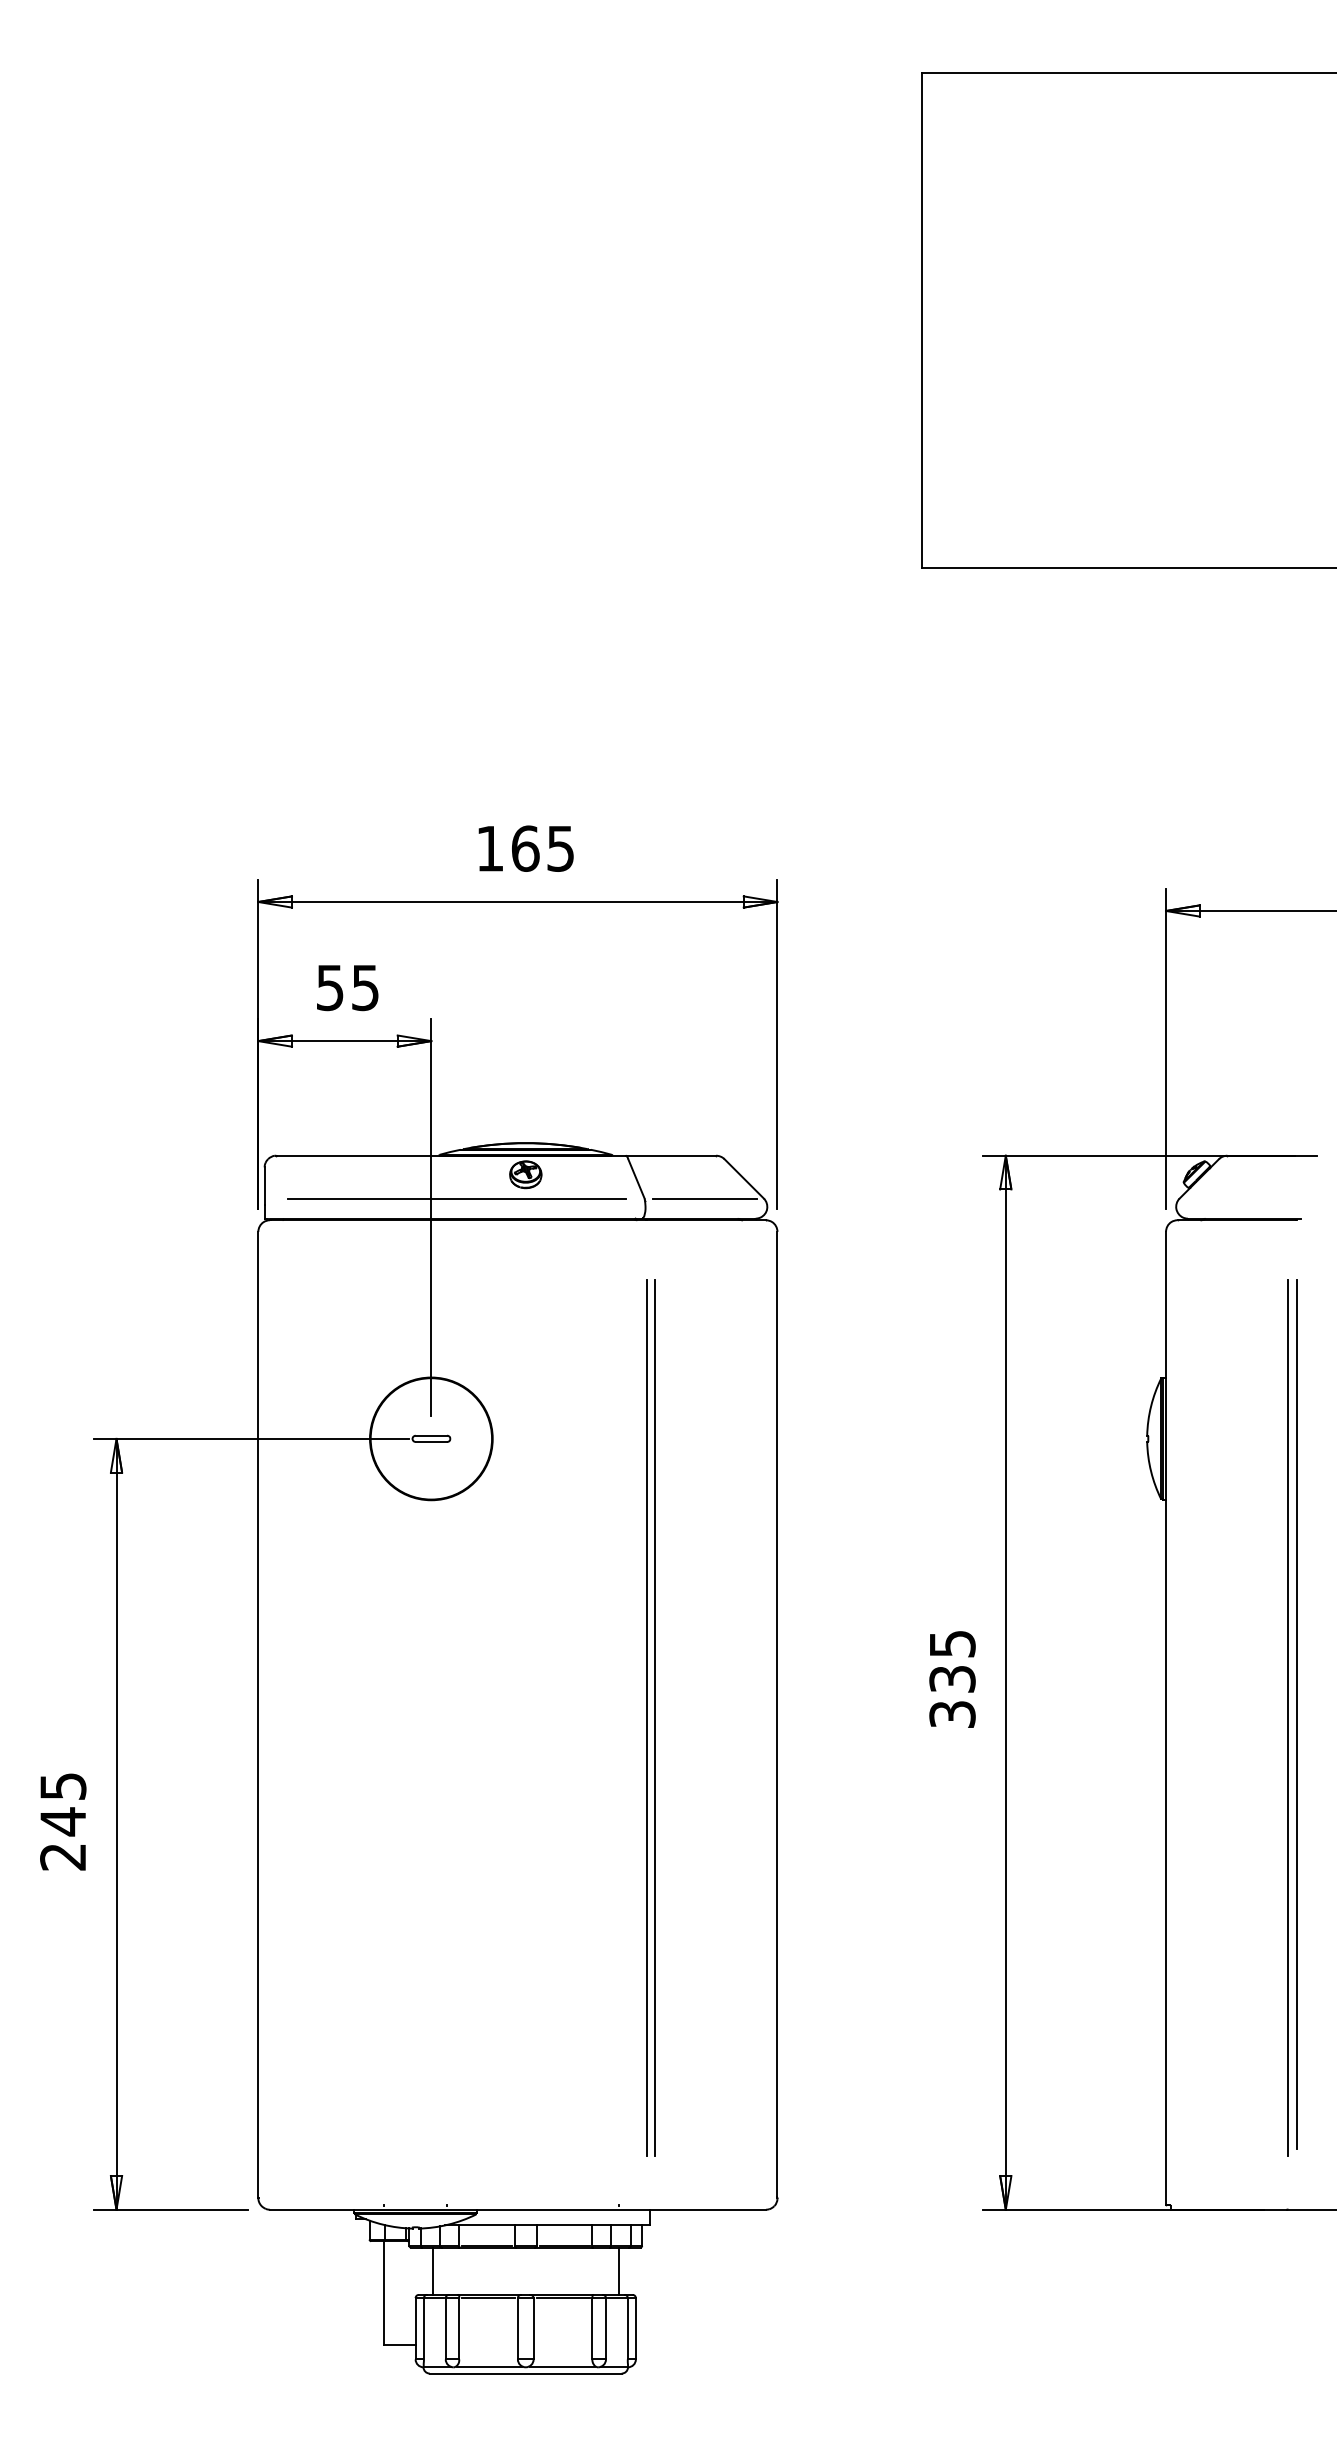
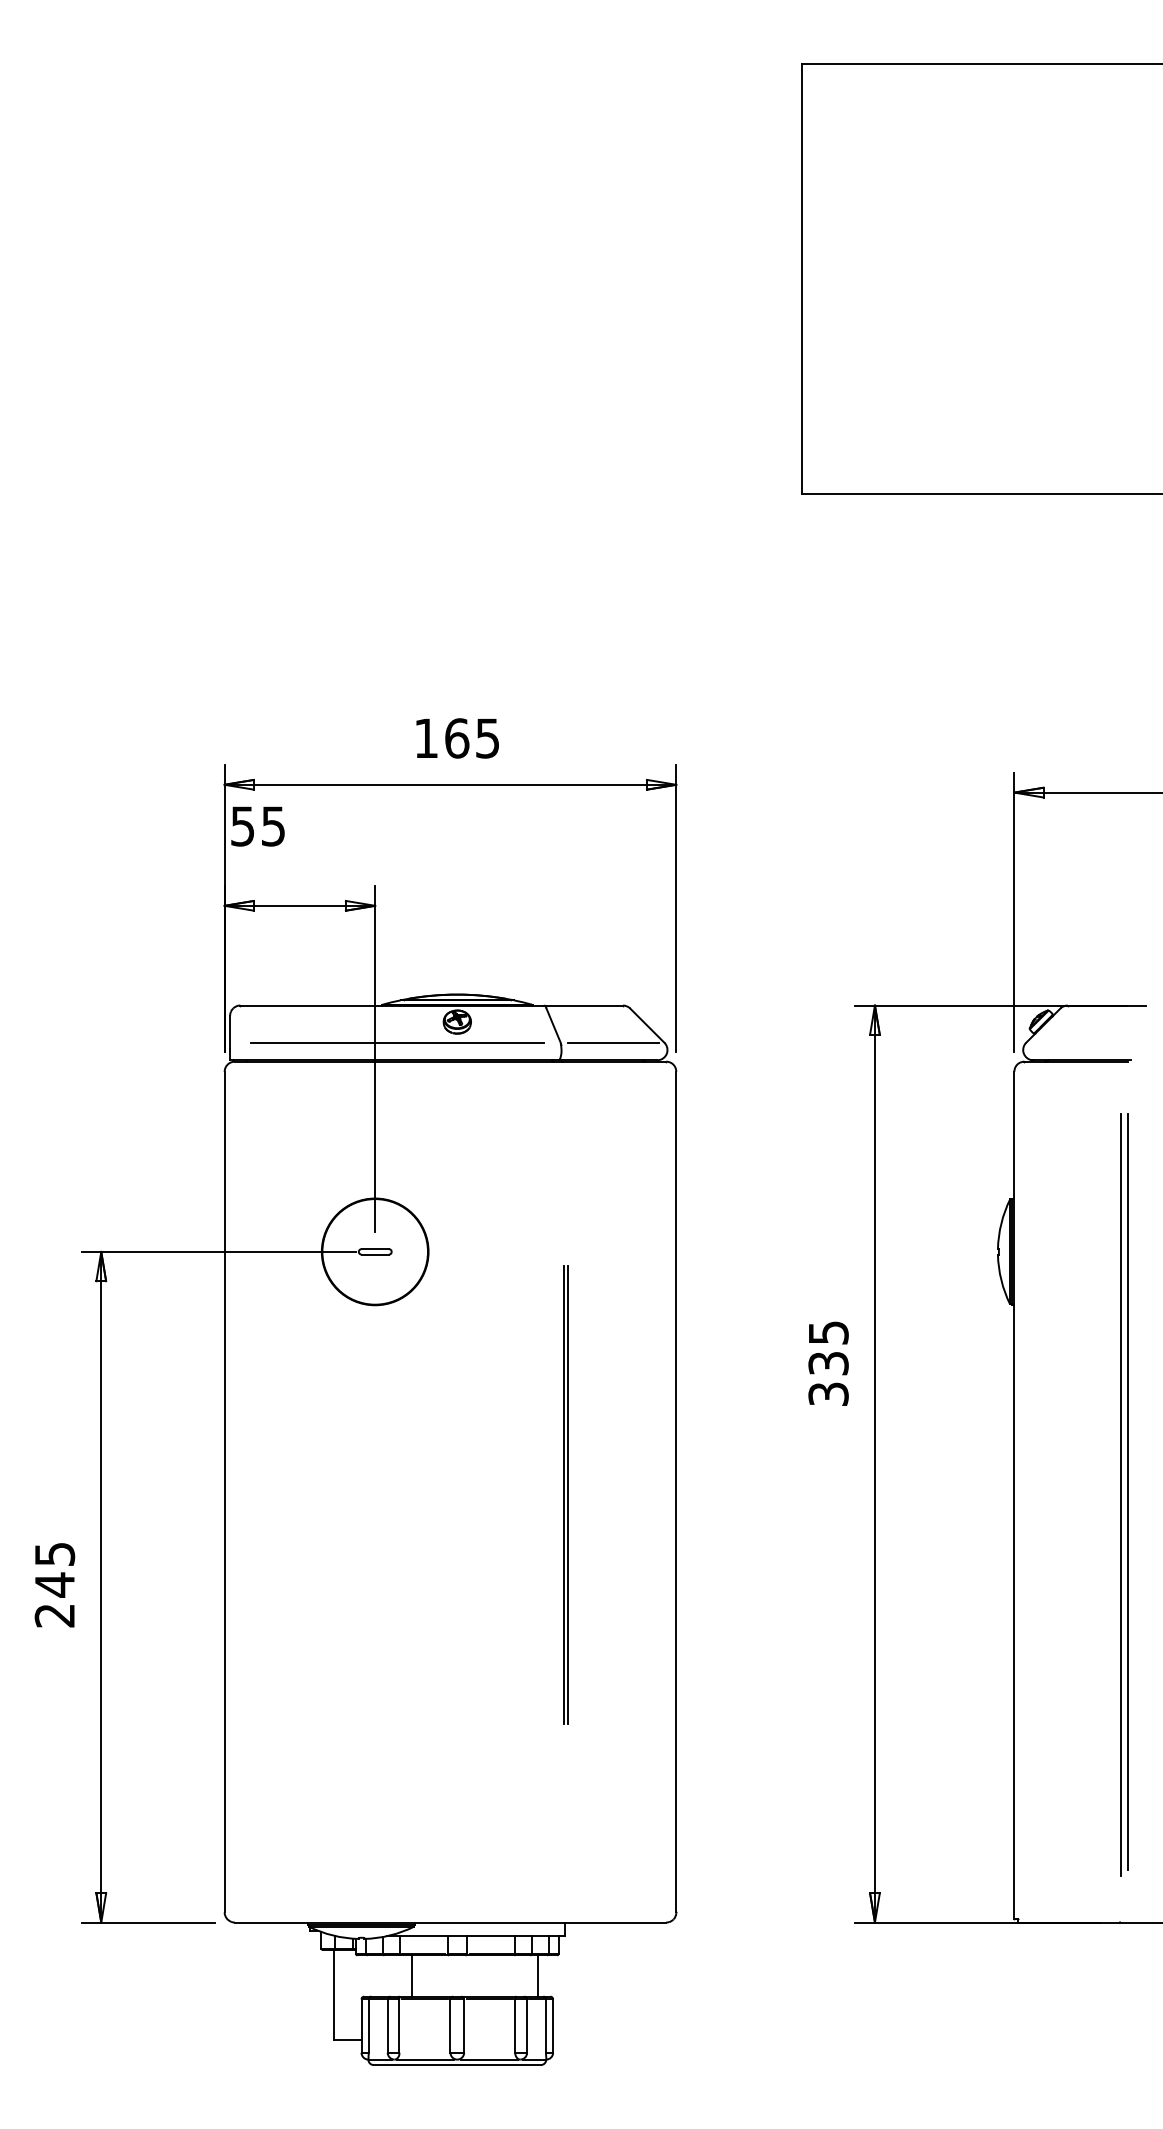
text: (347, 988) -> (257, 826), moved
text: (952, 1679) -> (828, 1363), moved
part: (650, 1717) -> (565, 1494), size x0.6
line: (432, 2270) -> (411, 1975), moved

